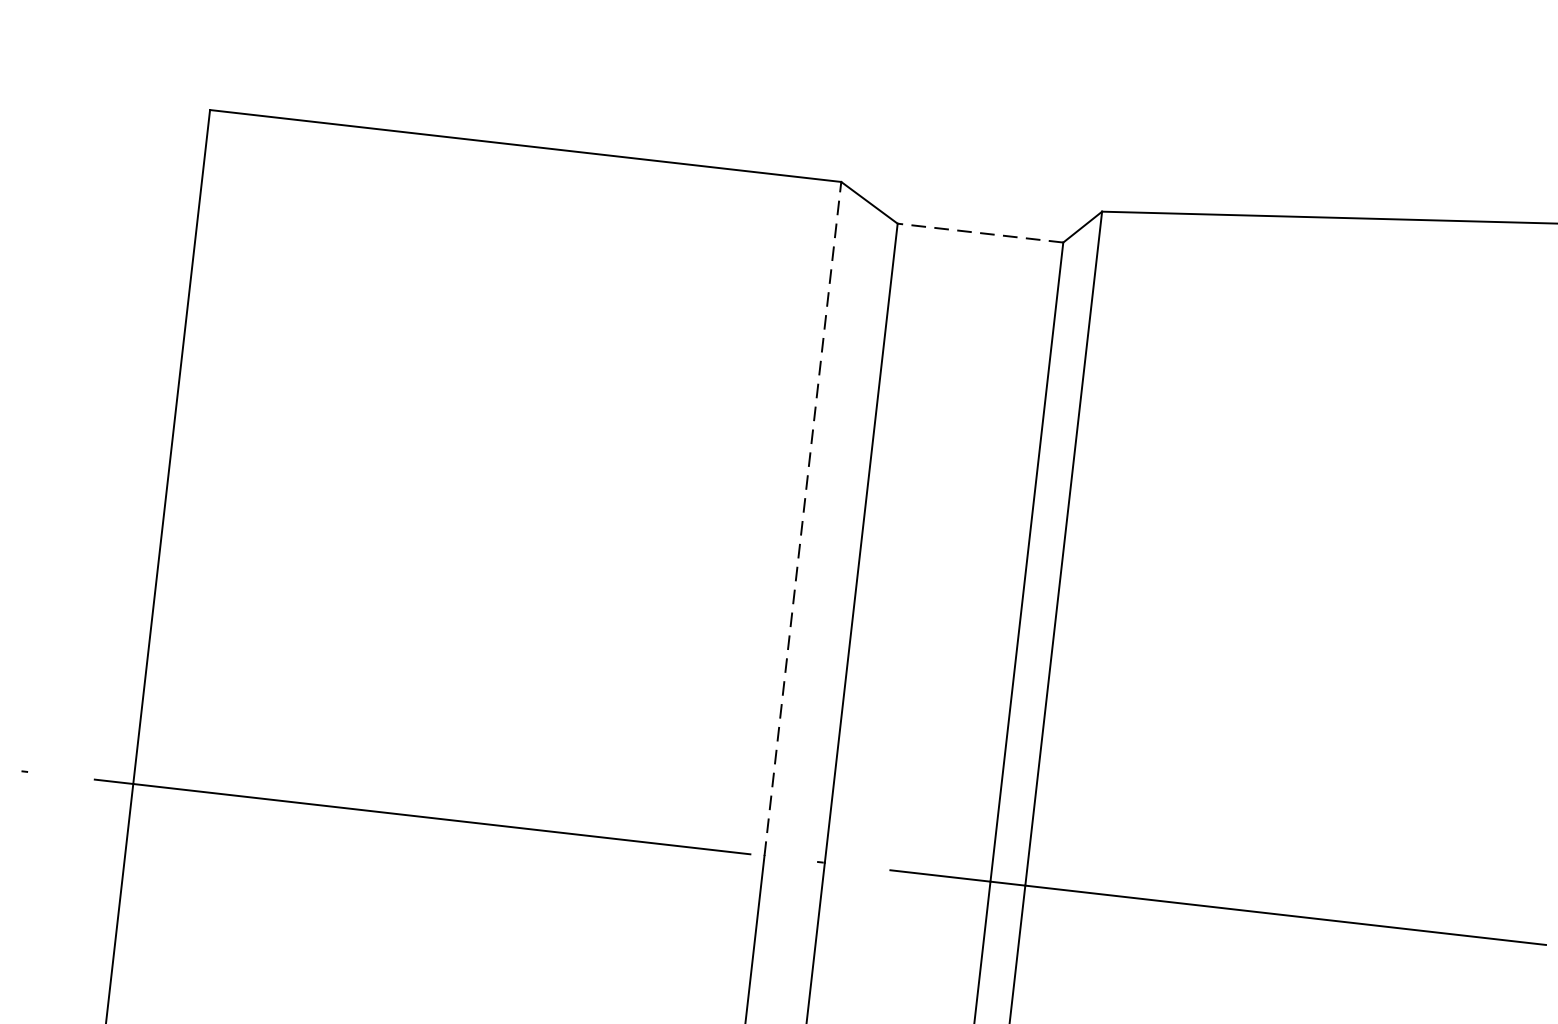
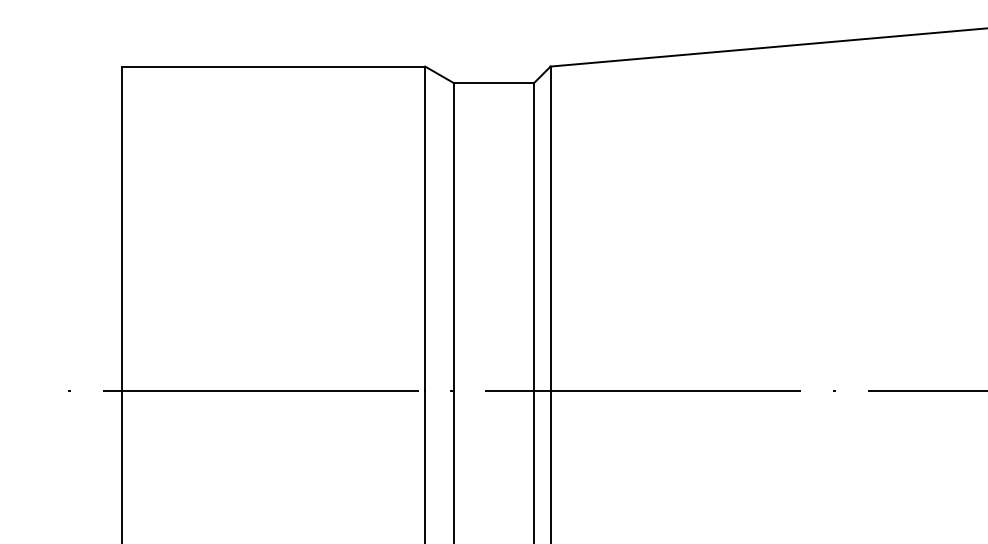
line: (981, 233) -> (494, 83), dashed -> solid
line: (803, 518) -> (425, 228), dashed -> solid

